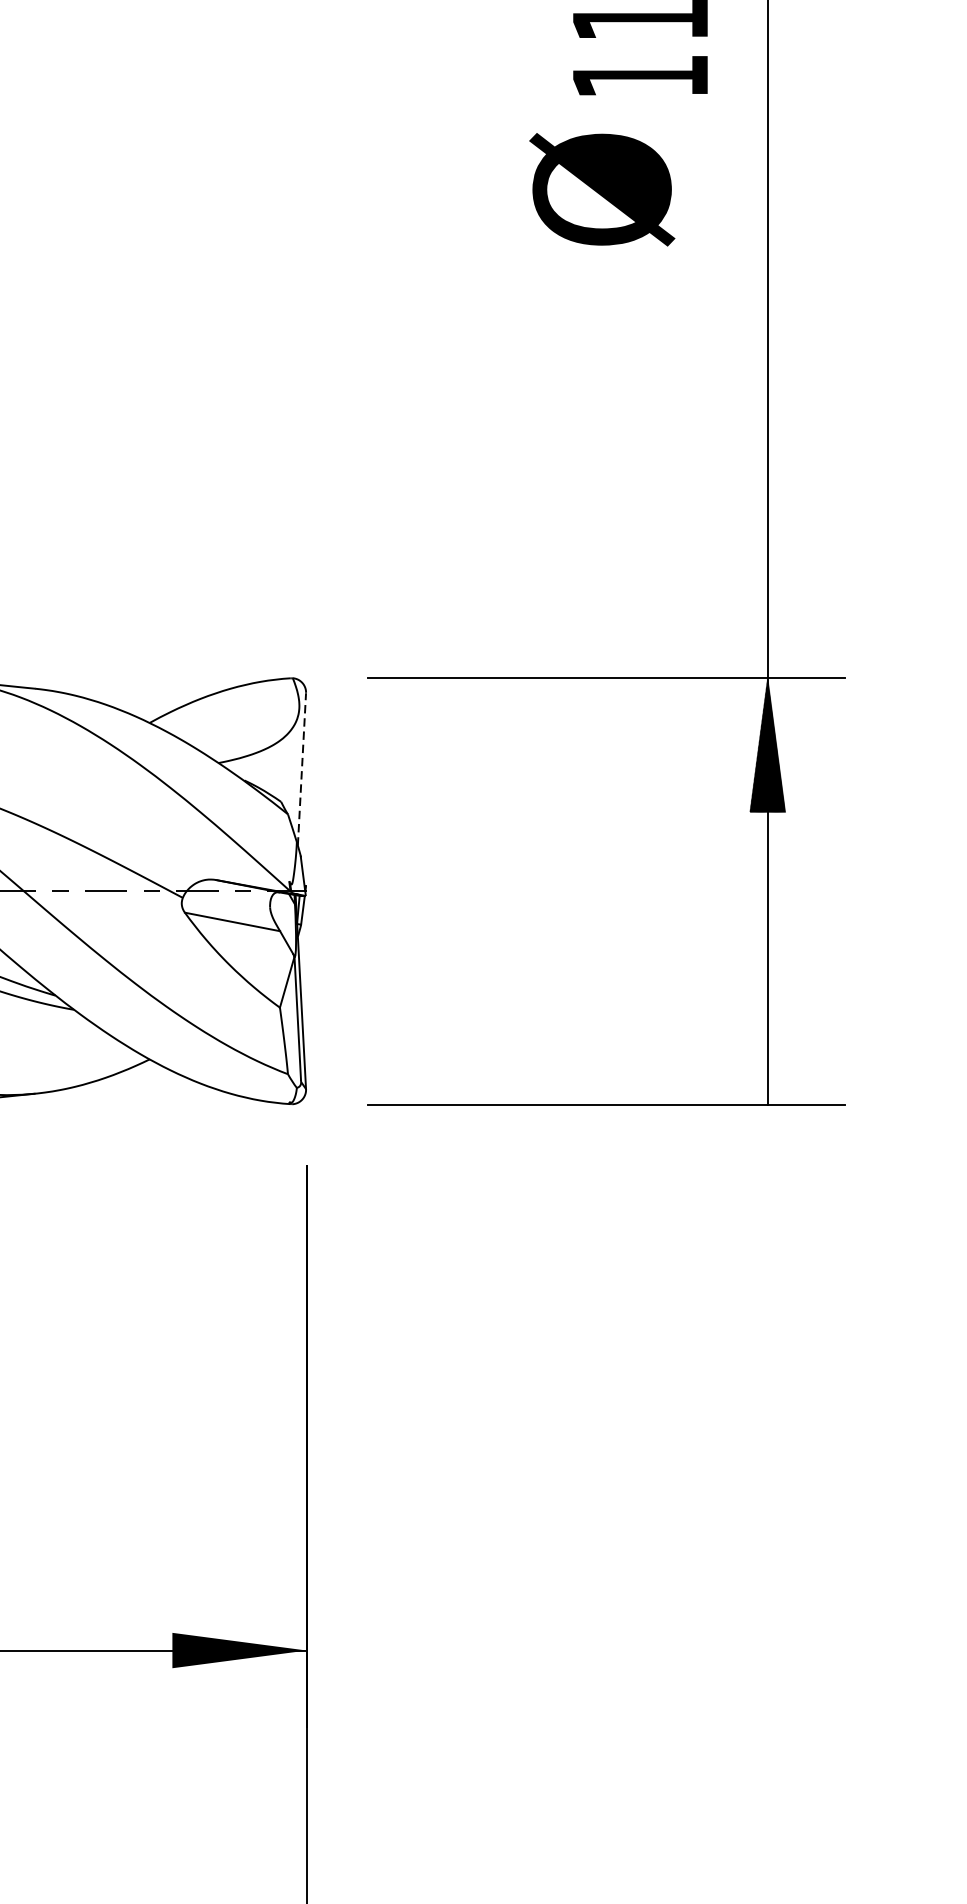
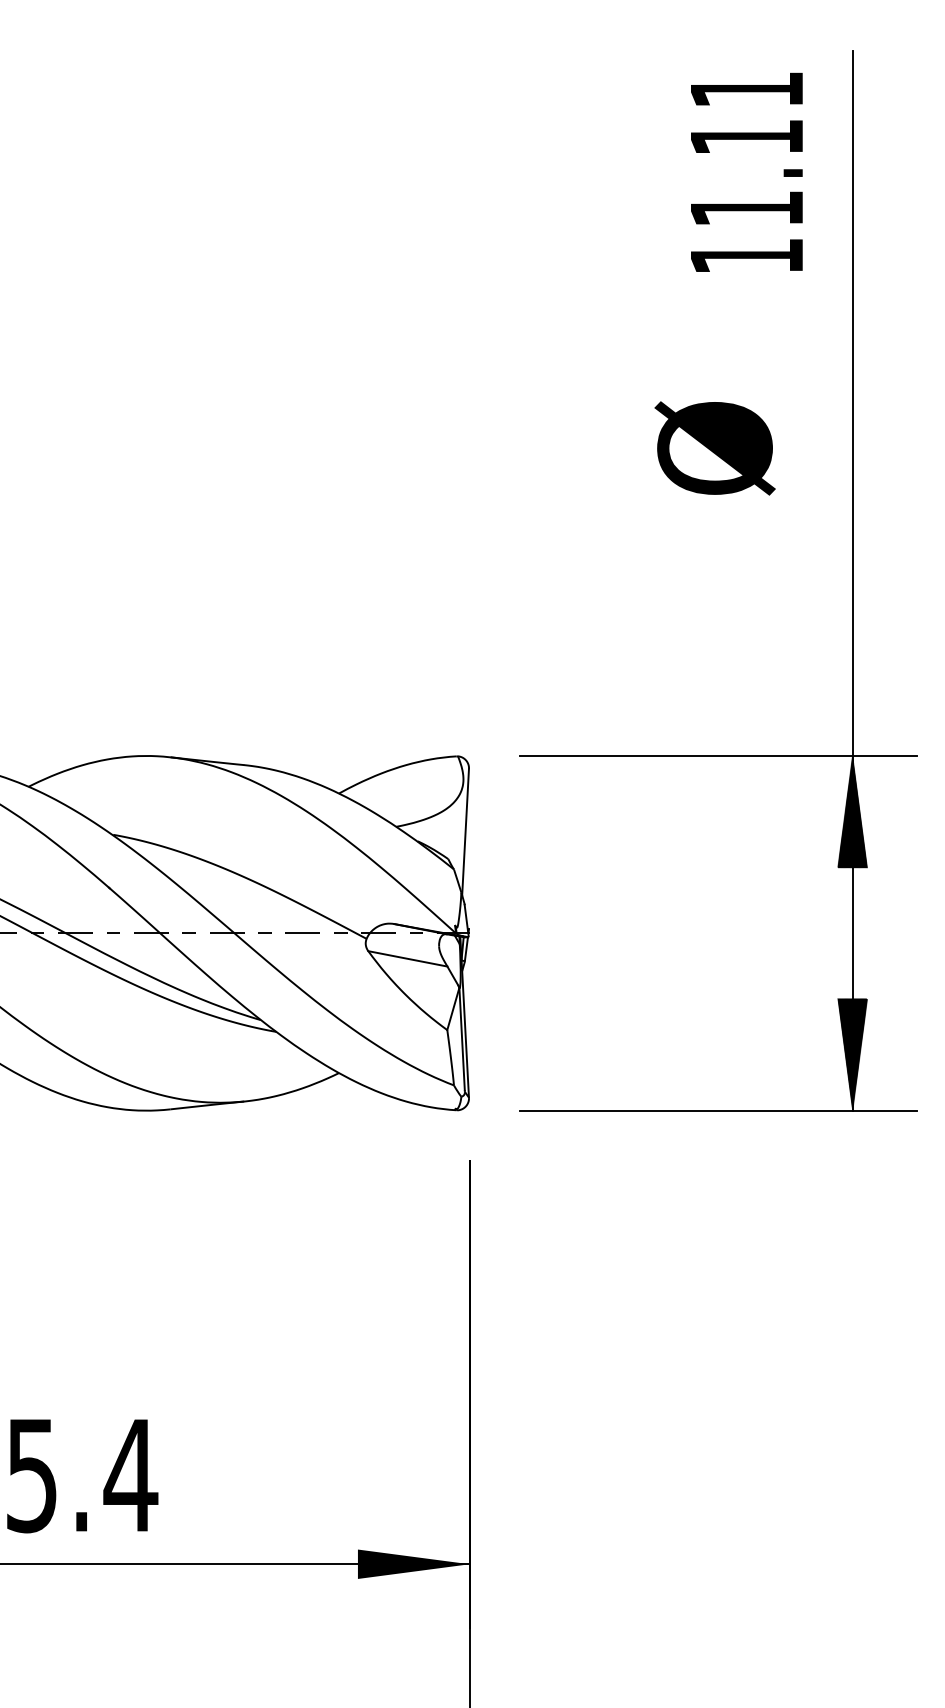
text: (601, 189) -> (714, 448), moved
line: (301, 768) -> (465, 831), dashed -> solid
hatch: (767, 1035) -> (852, 1053), added

